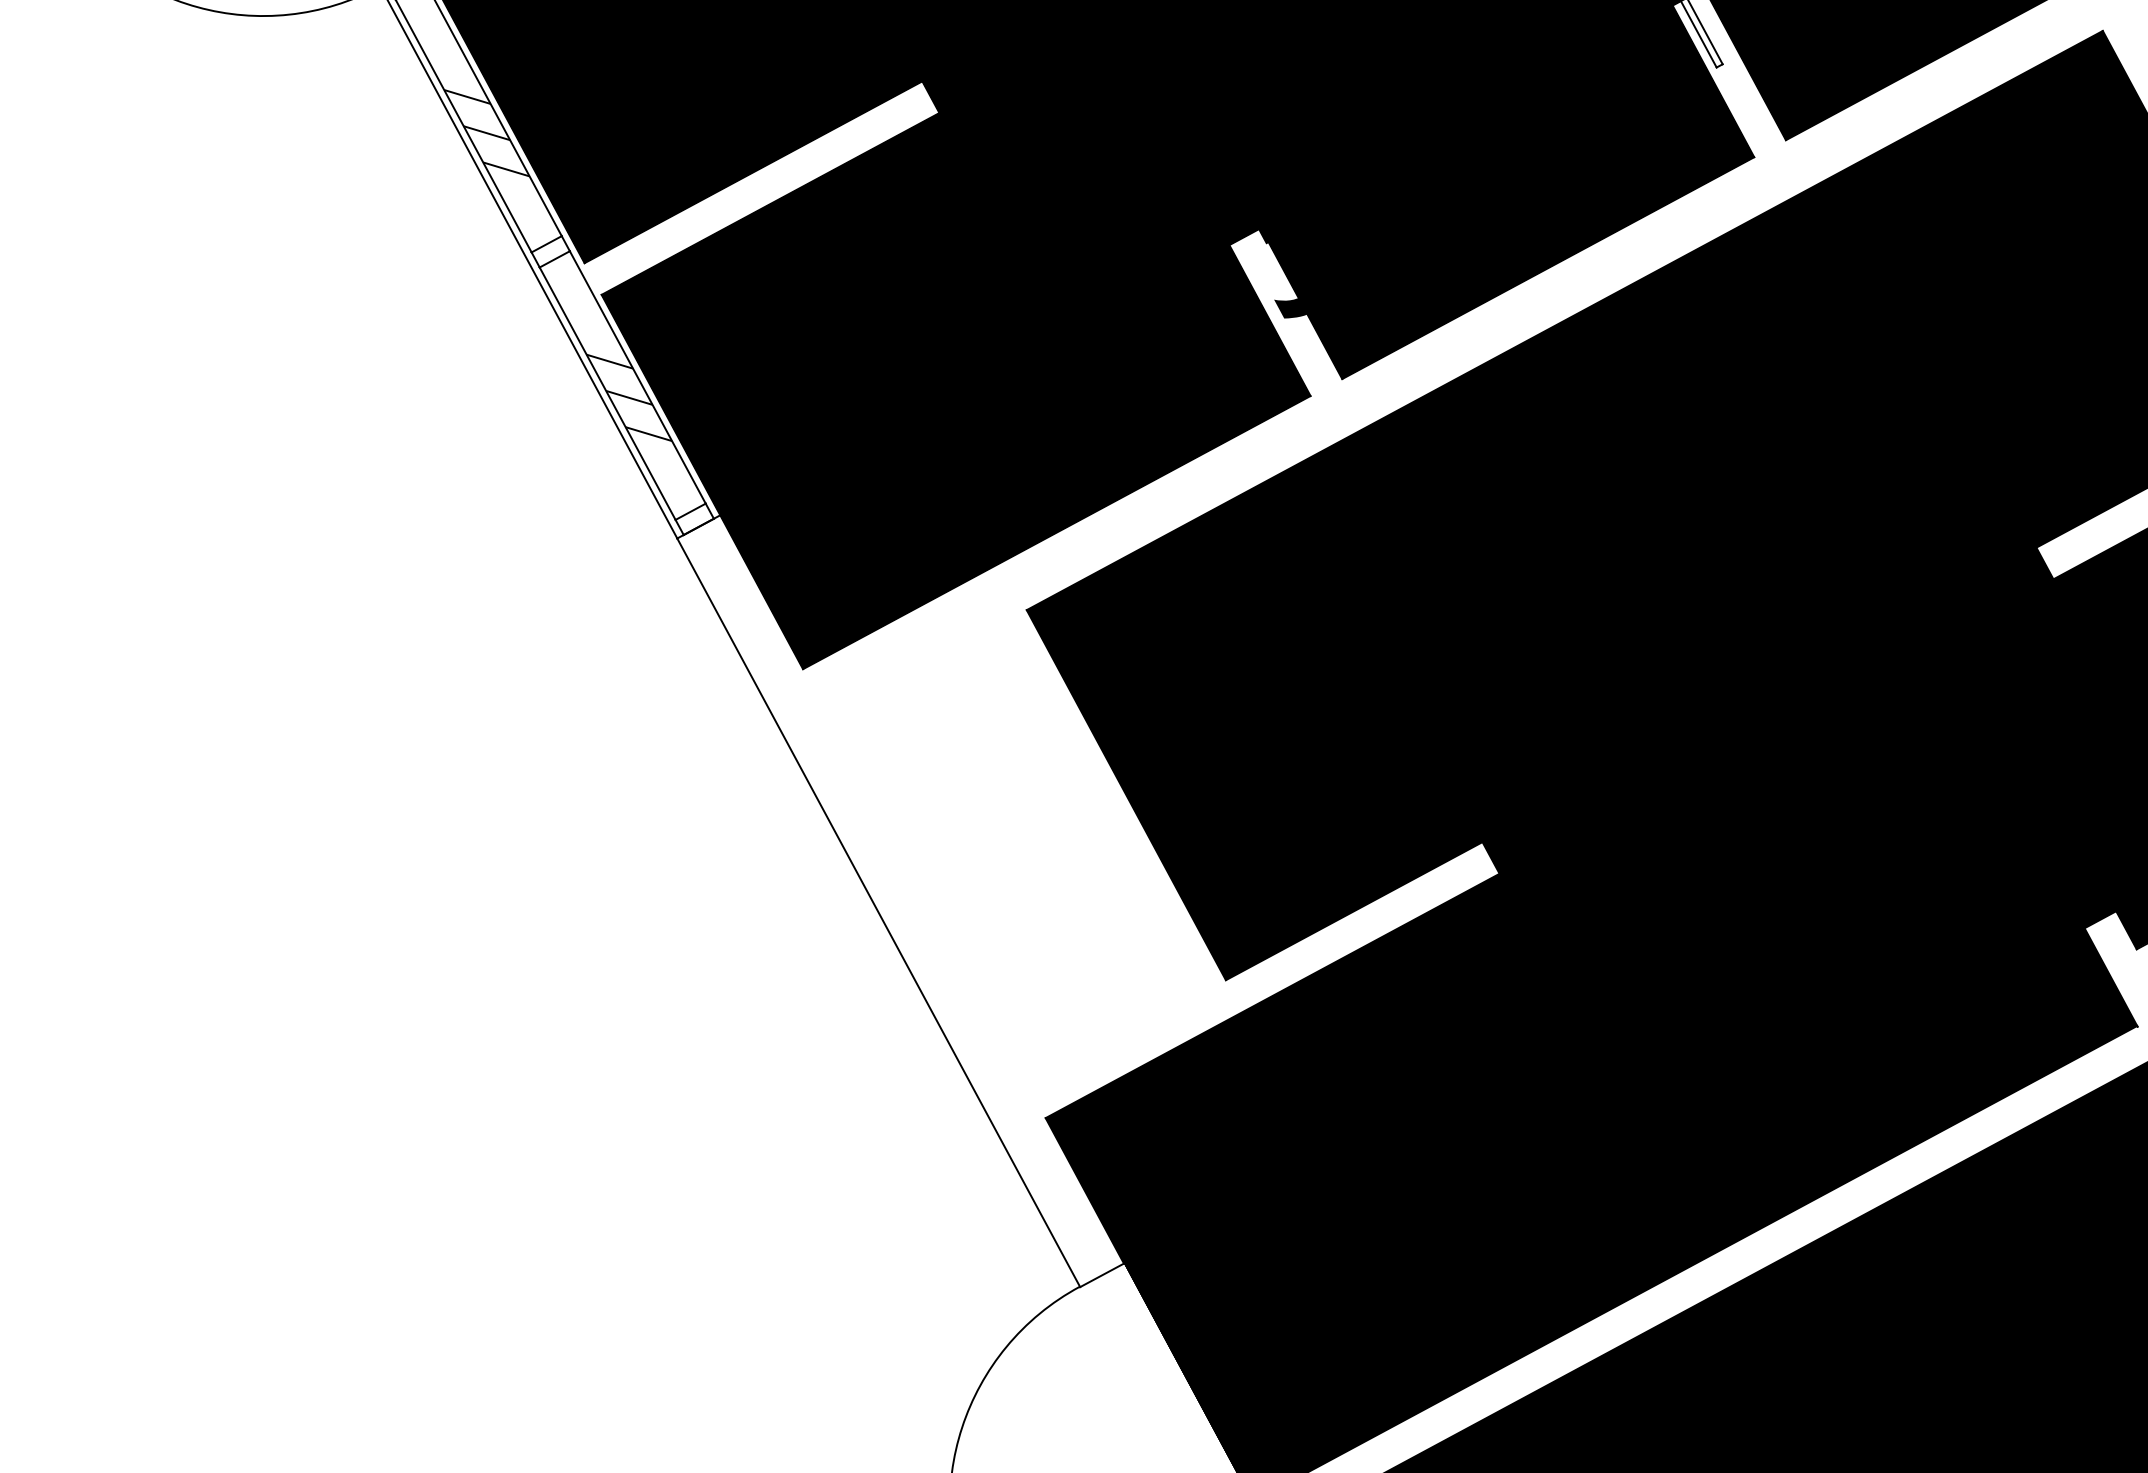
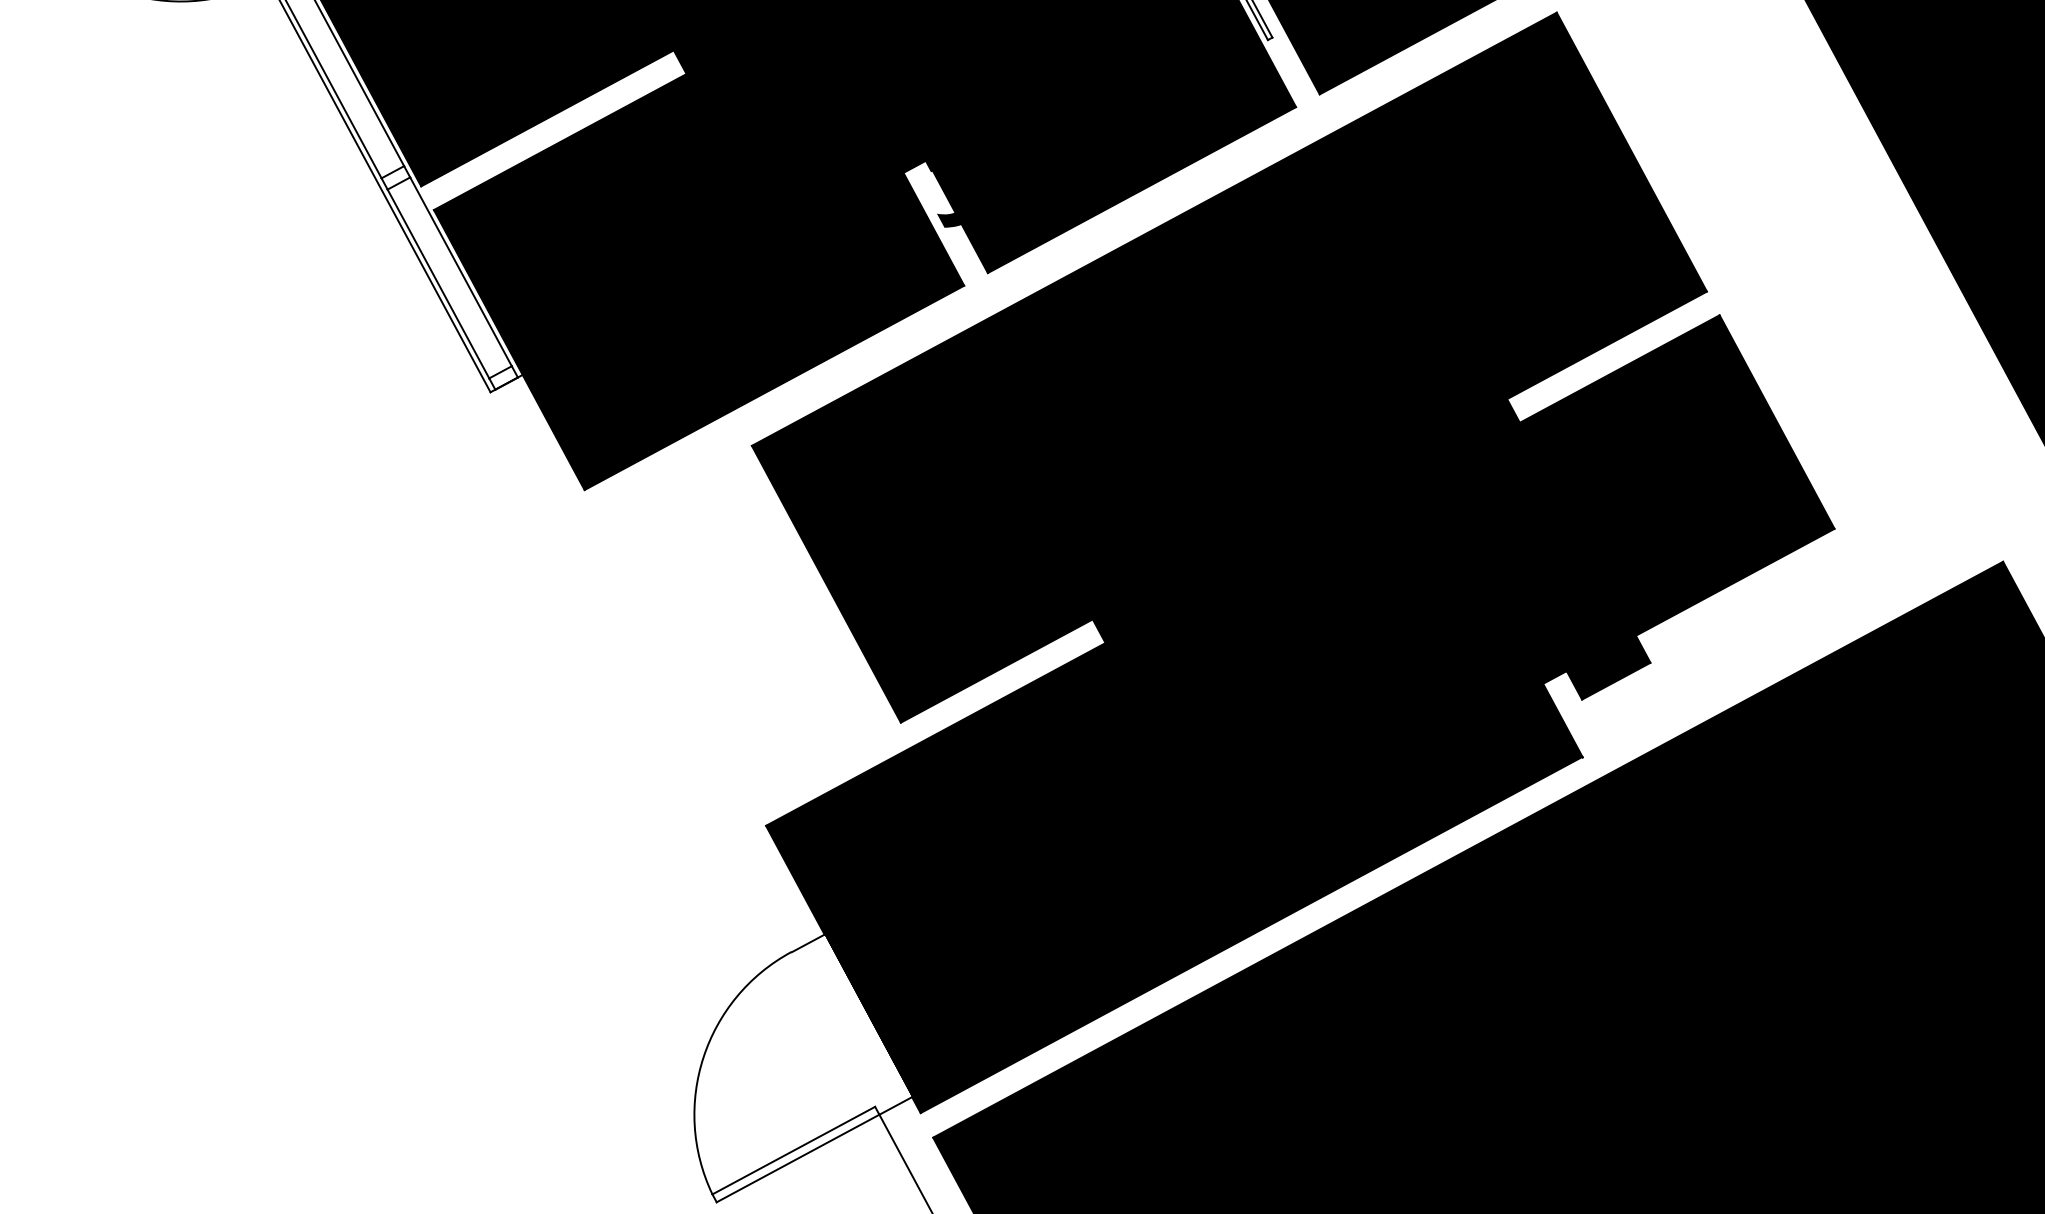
hatch: (487, 132) -> (348, 88), removed
hatch: (629, 397) -> (454, 286), removed
line: (877, 913) -> (640, 672), removed

